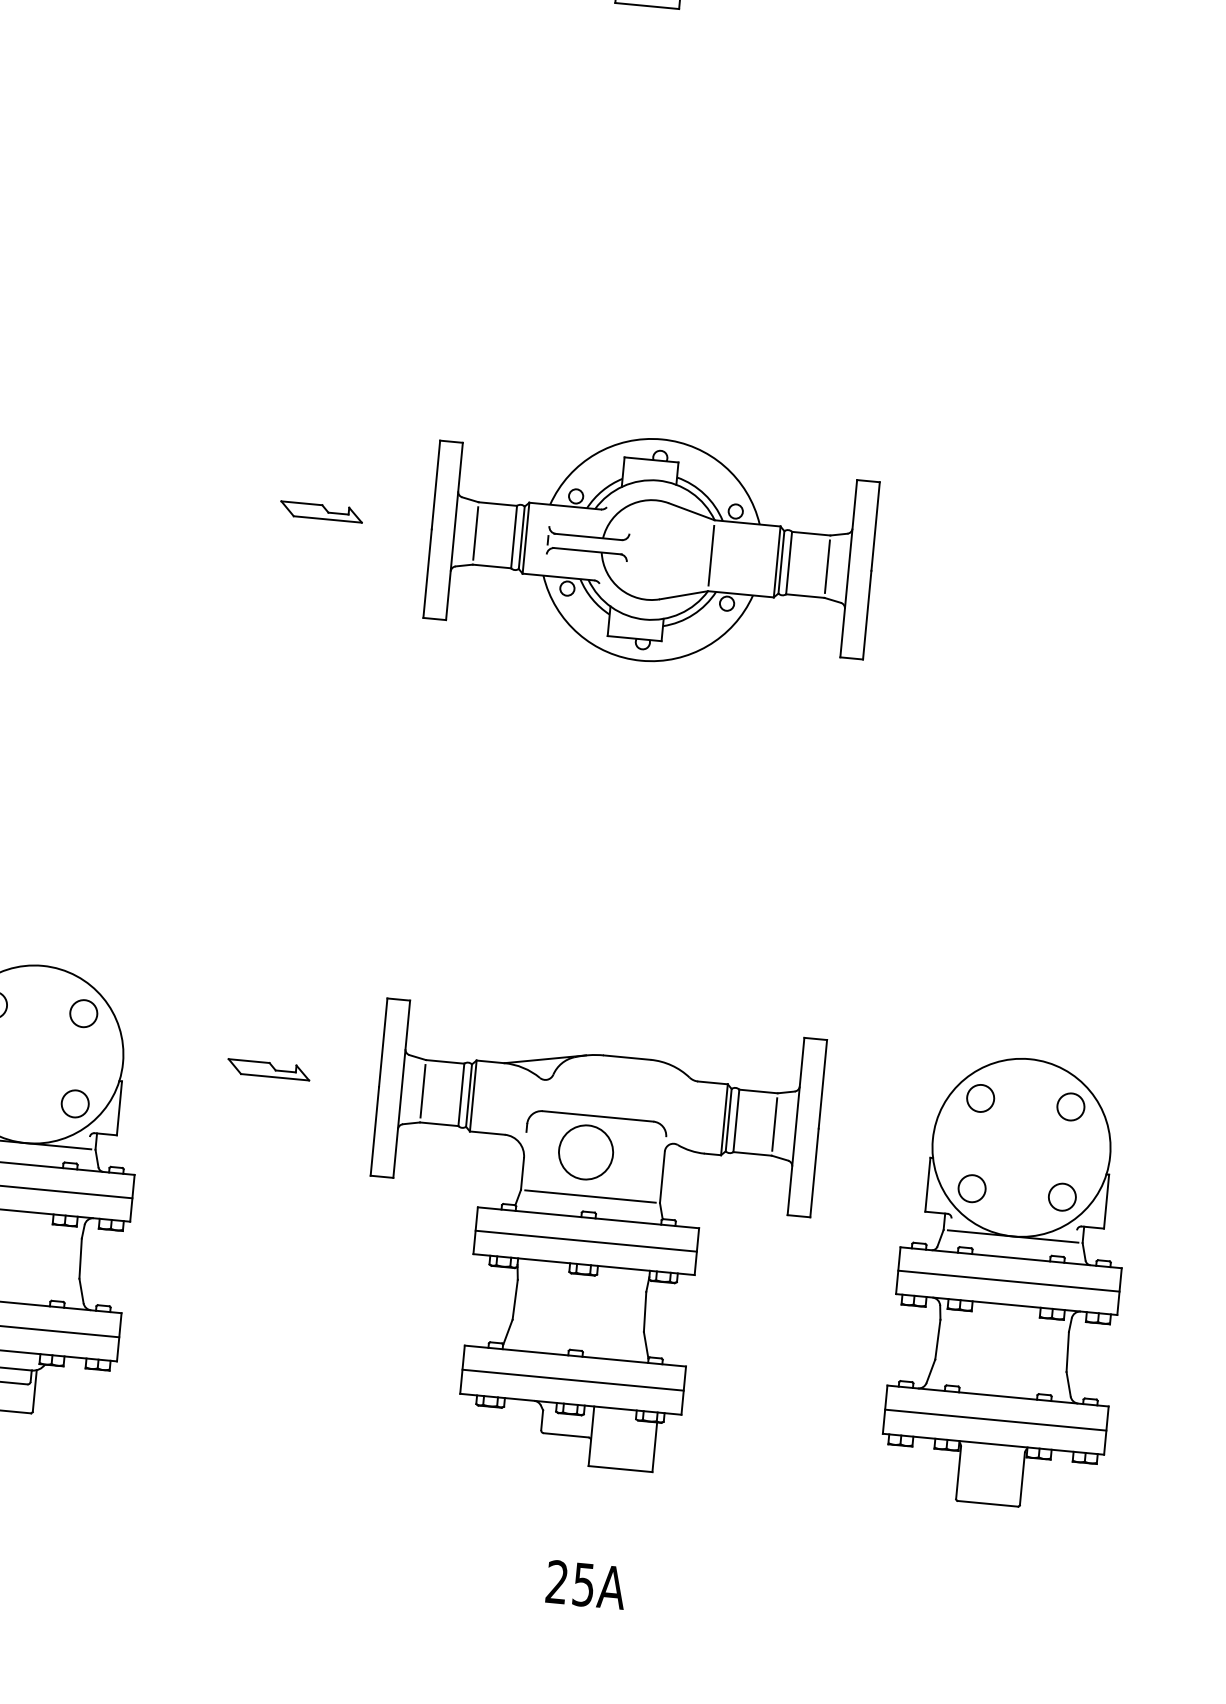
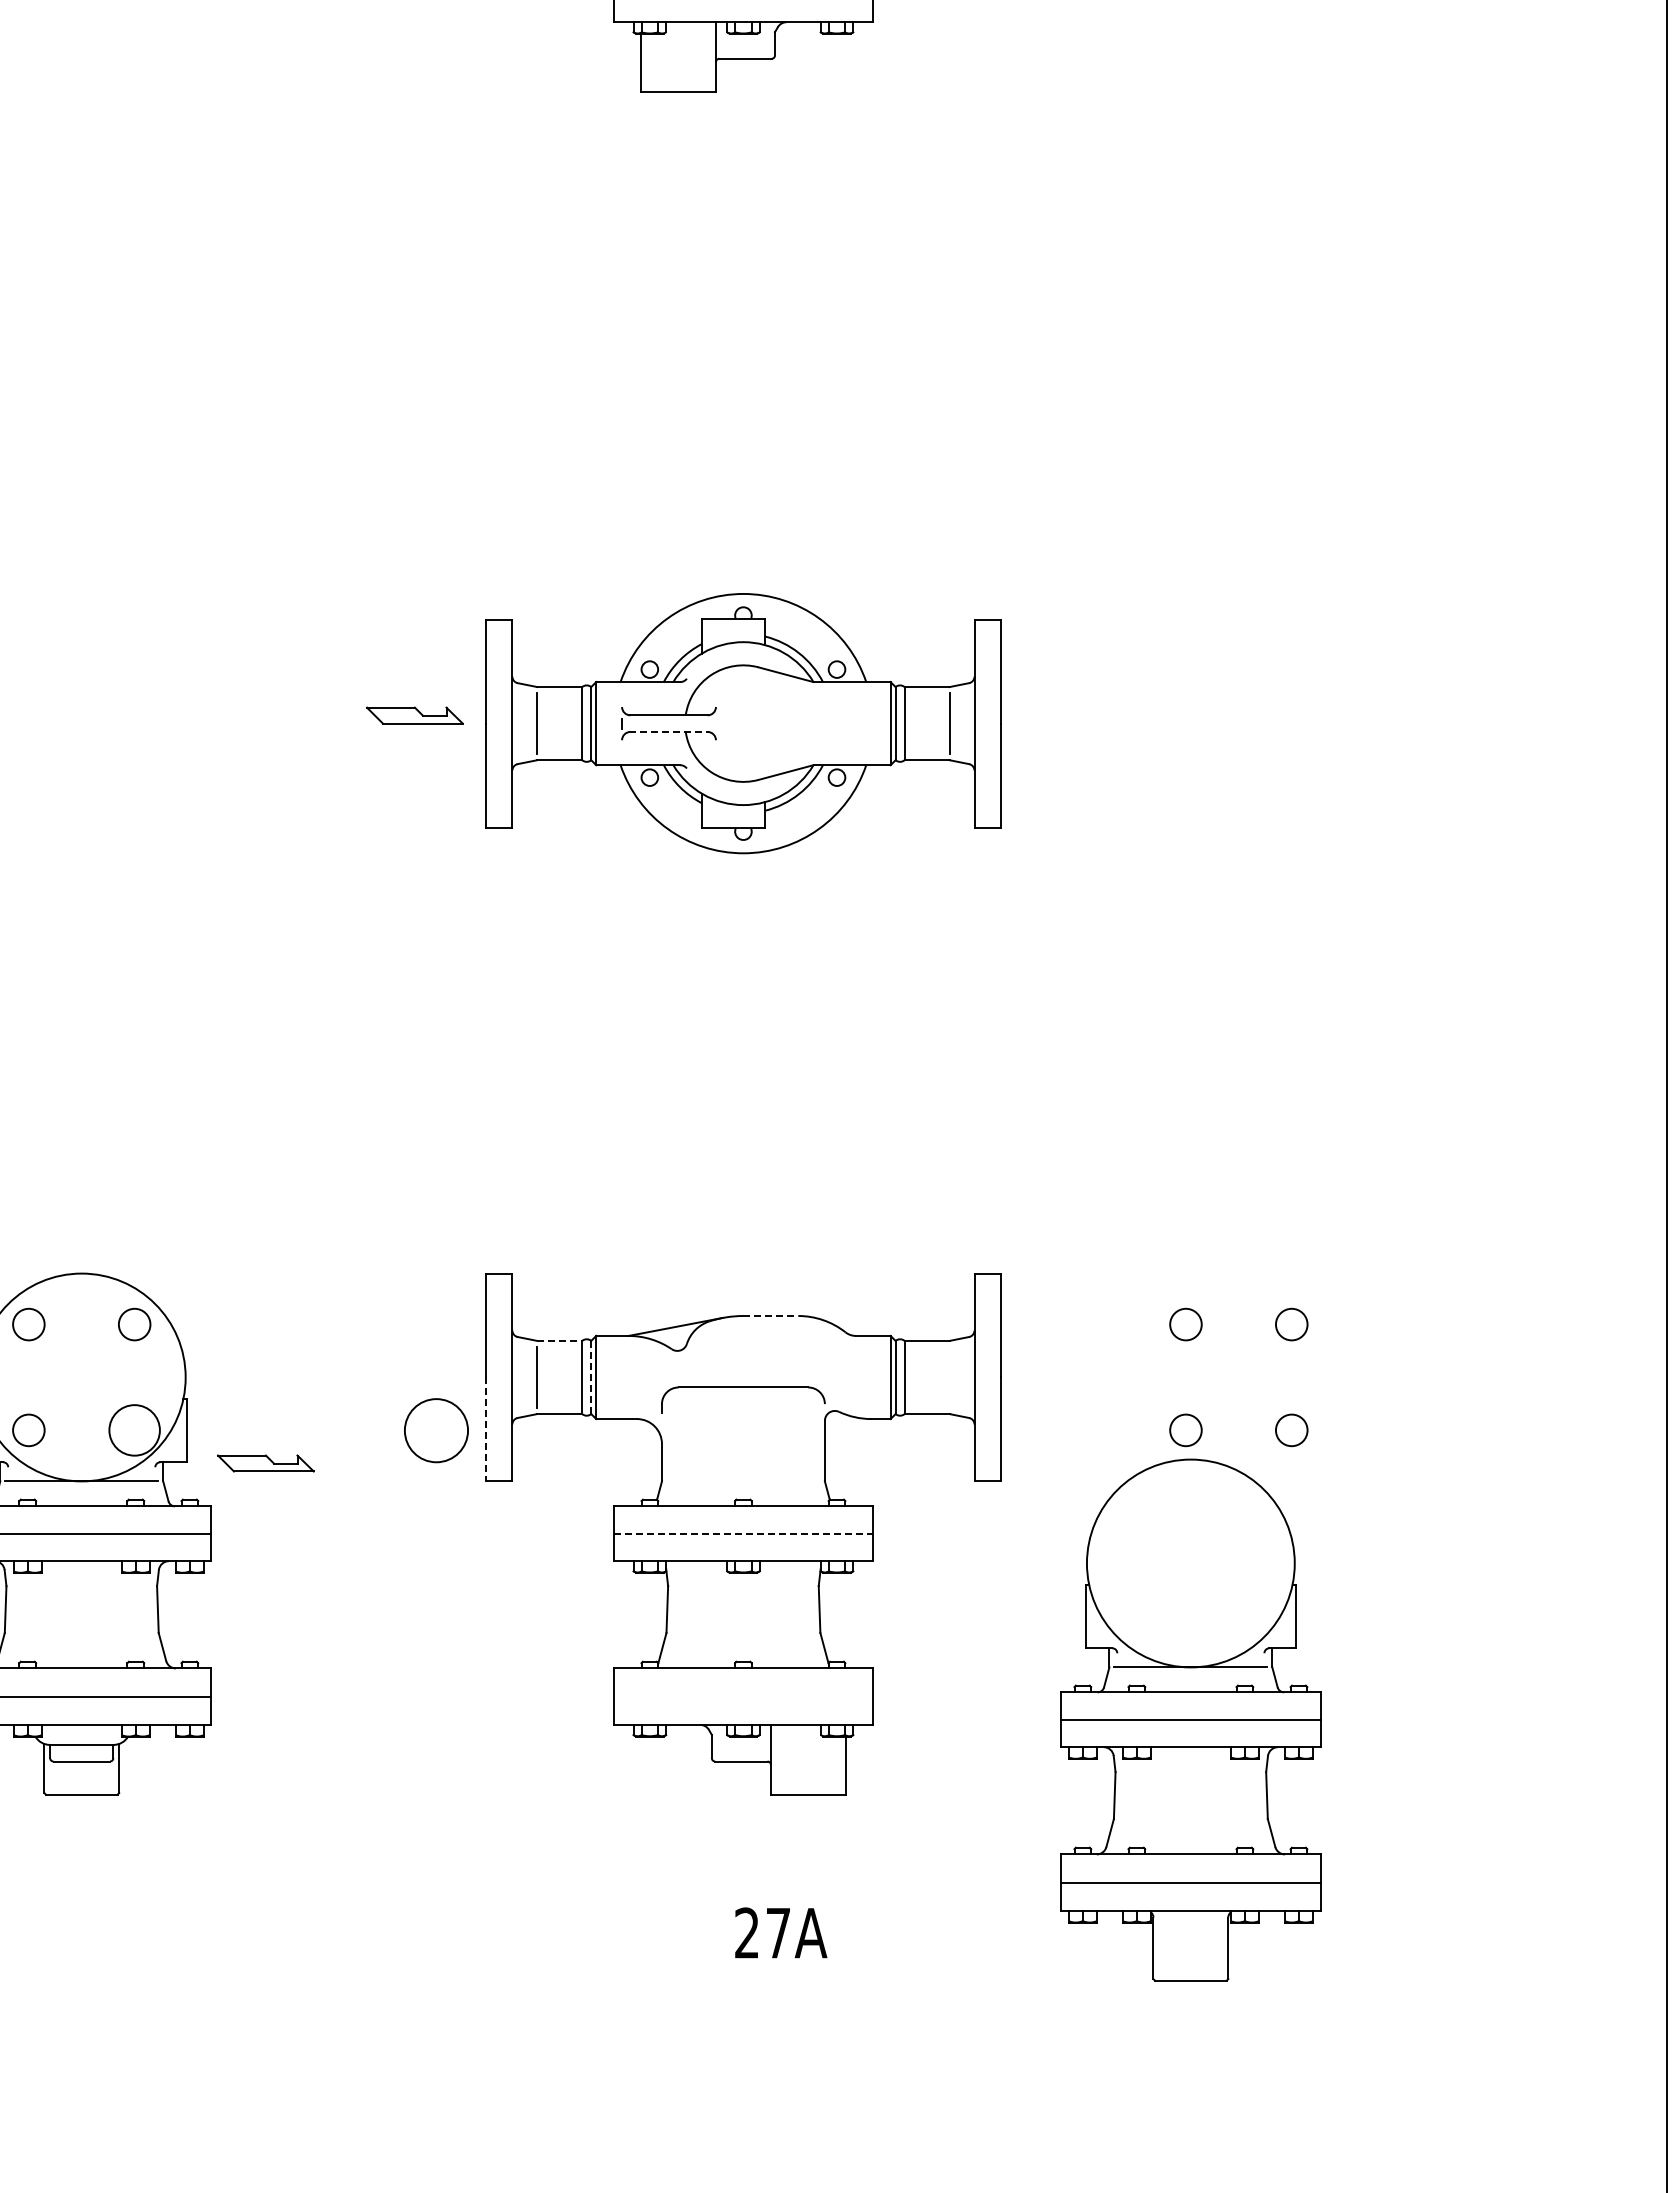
part: (321, 511) -> (414, 715), moved
line: (587, 550) -> (669, 731), solid -> dashed
line: (711, 555) -> (813, 723), removed
line: (627, 1057) -> (771, 1315), solid -> dashed
line: (445, 1061) -> (560, 1340), solid -> dashed
part: (268, 1069) -> (265, 1463), moved
line: (469, 1095) -> (591, 1377), solid -> dashed
circle: (75, 1103) -> (134, 1430), size x1.6
line: (774, 1124) -> (949, 1377), removed
line: (374, 1131) -> (485, 1429), solid -> dashed
circle: (586, 1152) -> (436, 1430), moved
line: (589, 1196) -> (742, 1481), removed
line: (586, 1240) -> (743, 1533), solid -> dashed
part: (1008, 1280) -> (1190, 1719), moved
line: (573, 1380) -> (743, 1696), removed
text: (583, 1584) -> (777, 1933), 25A -> 27A

